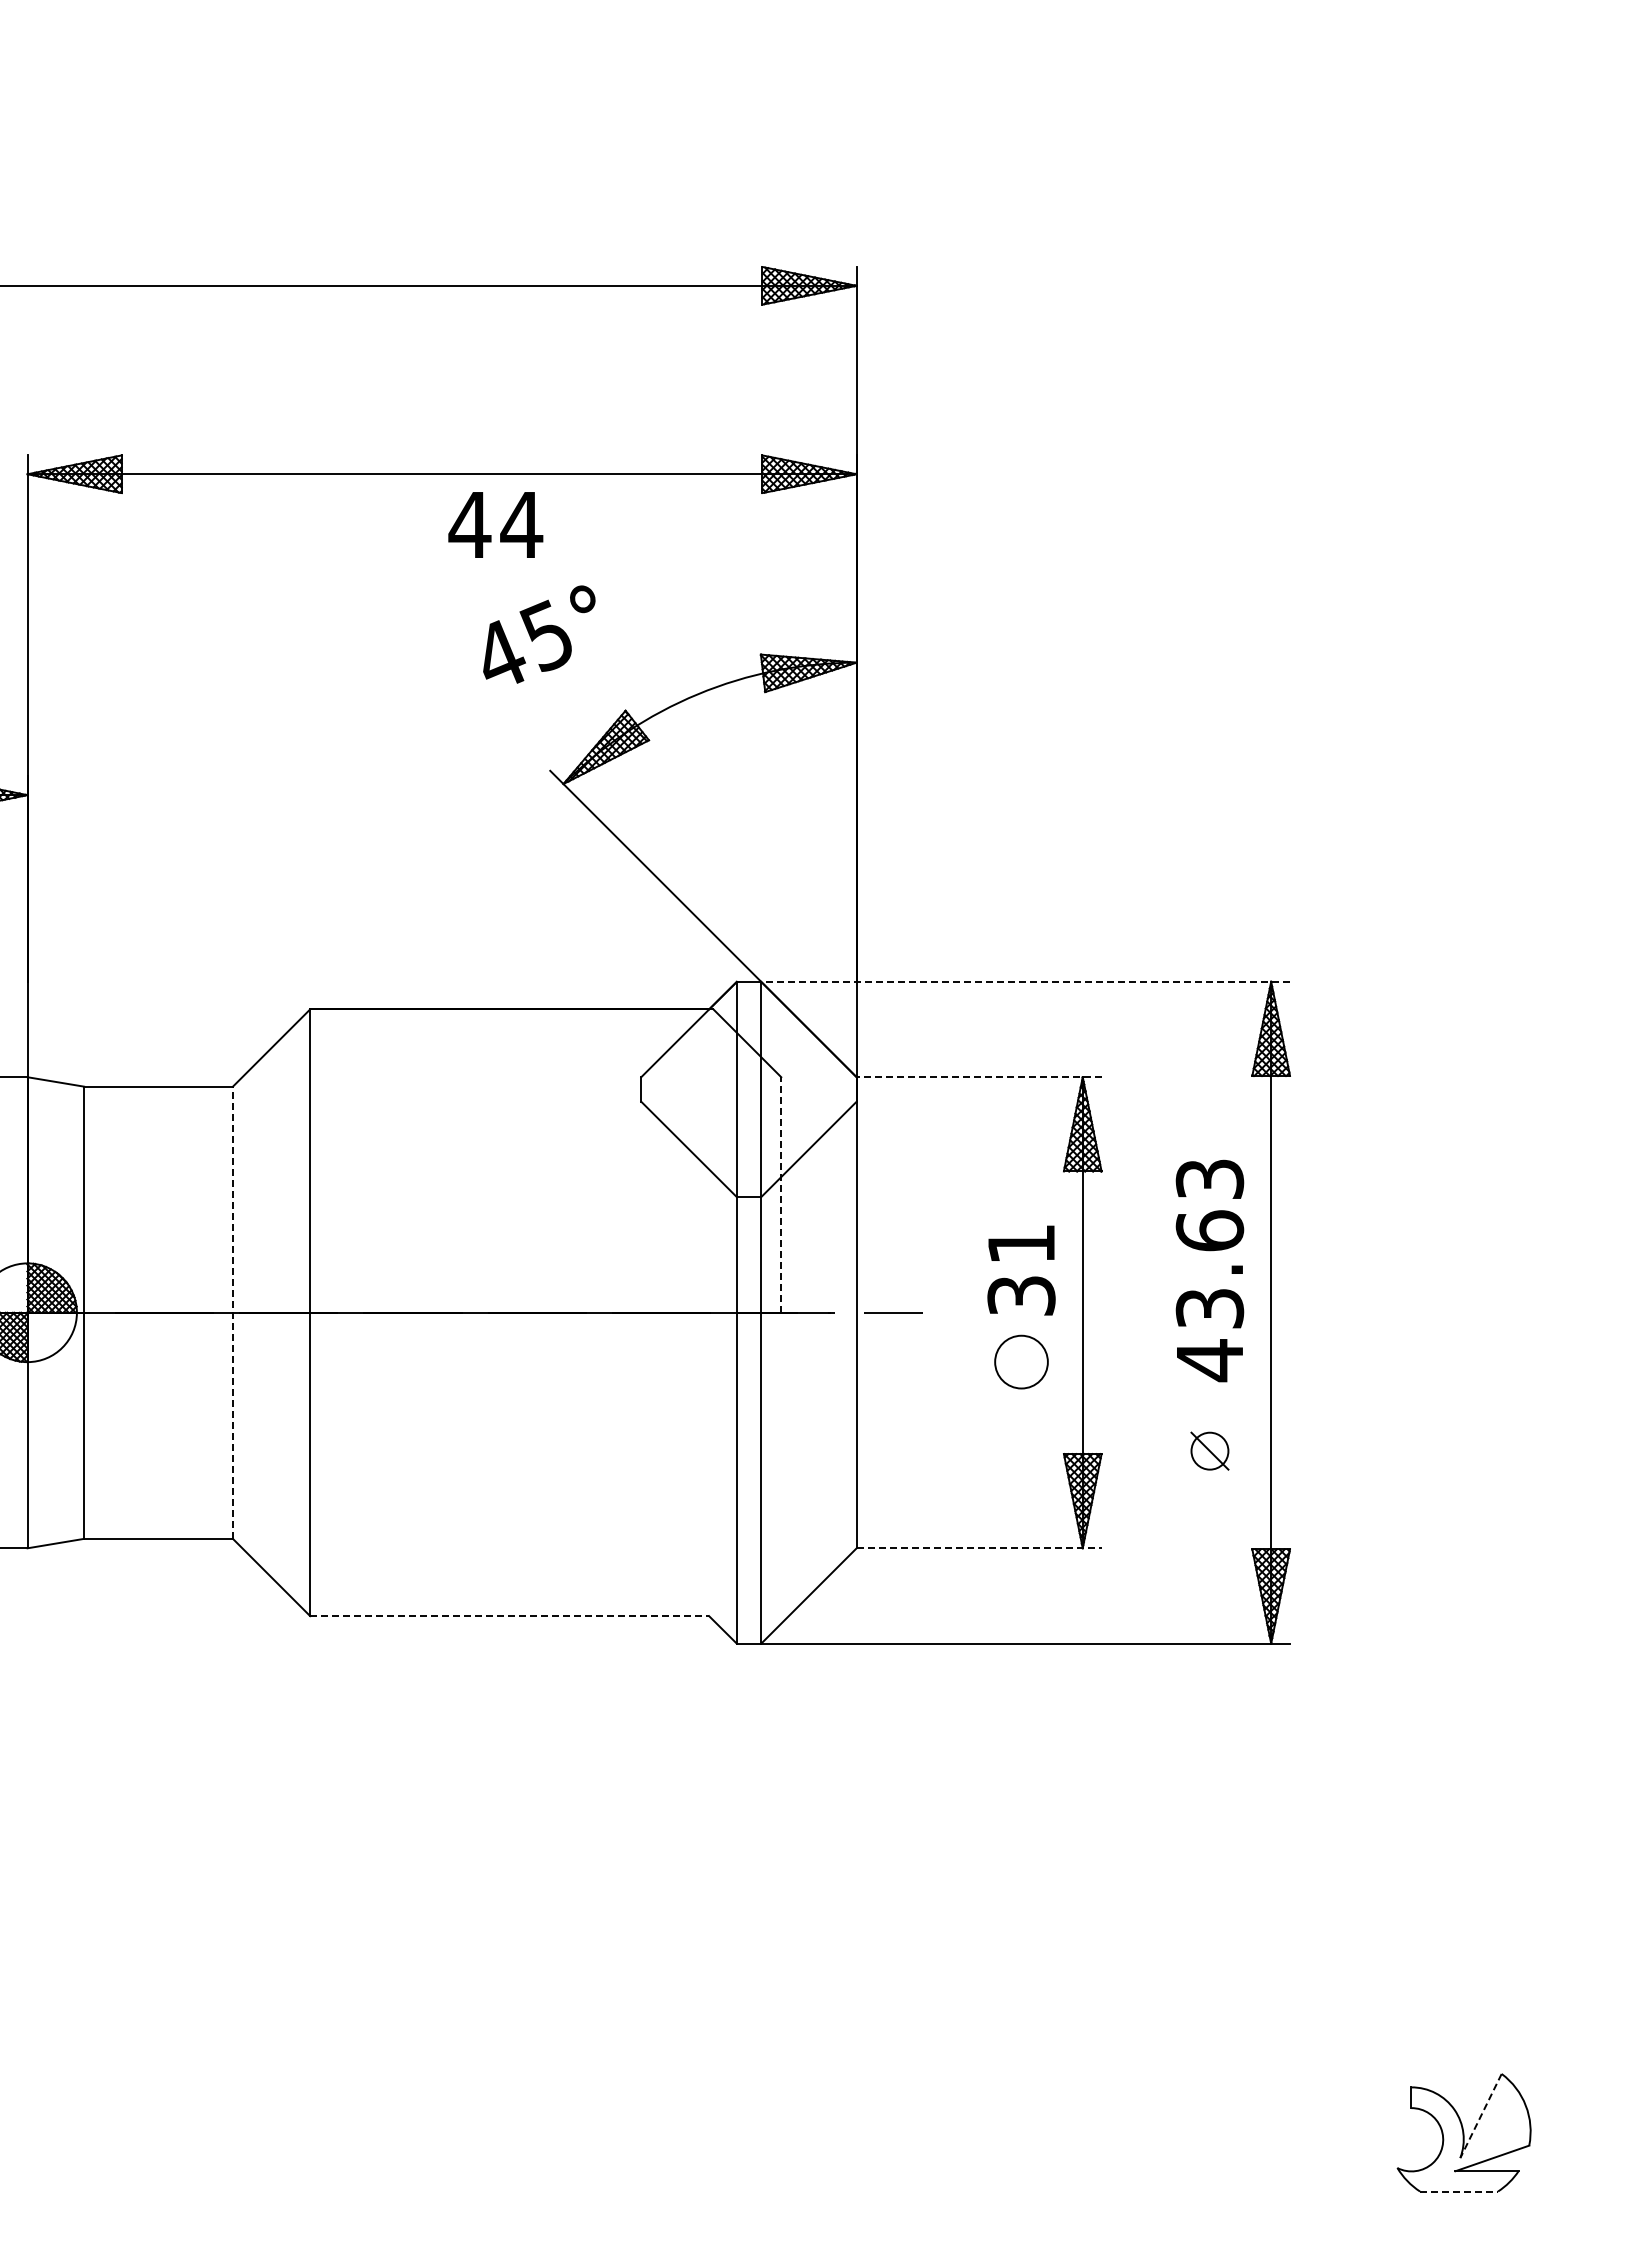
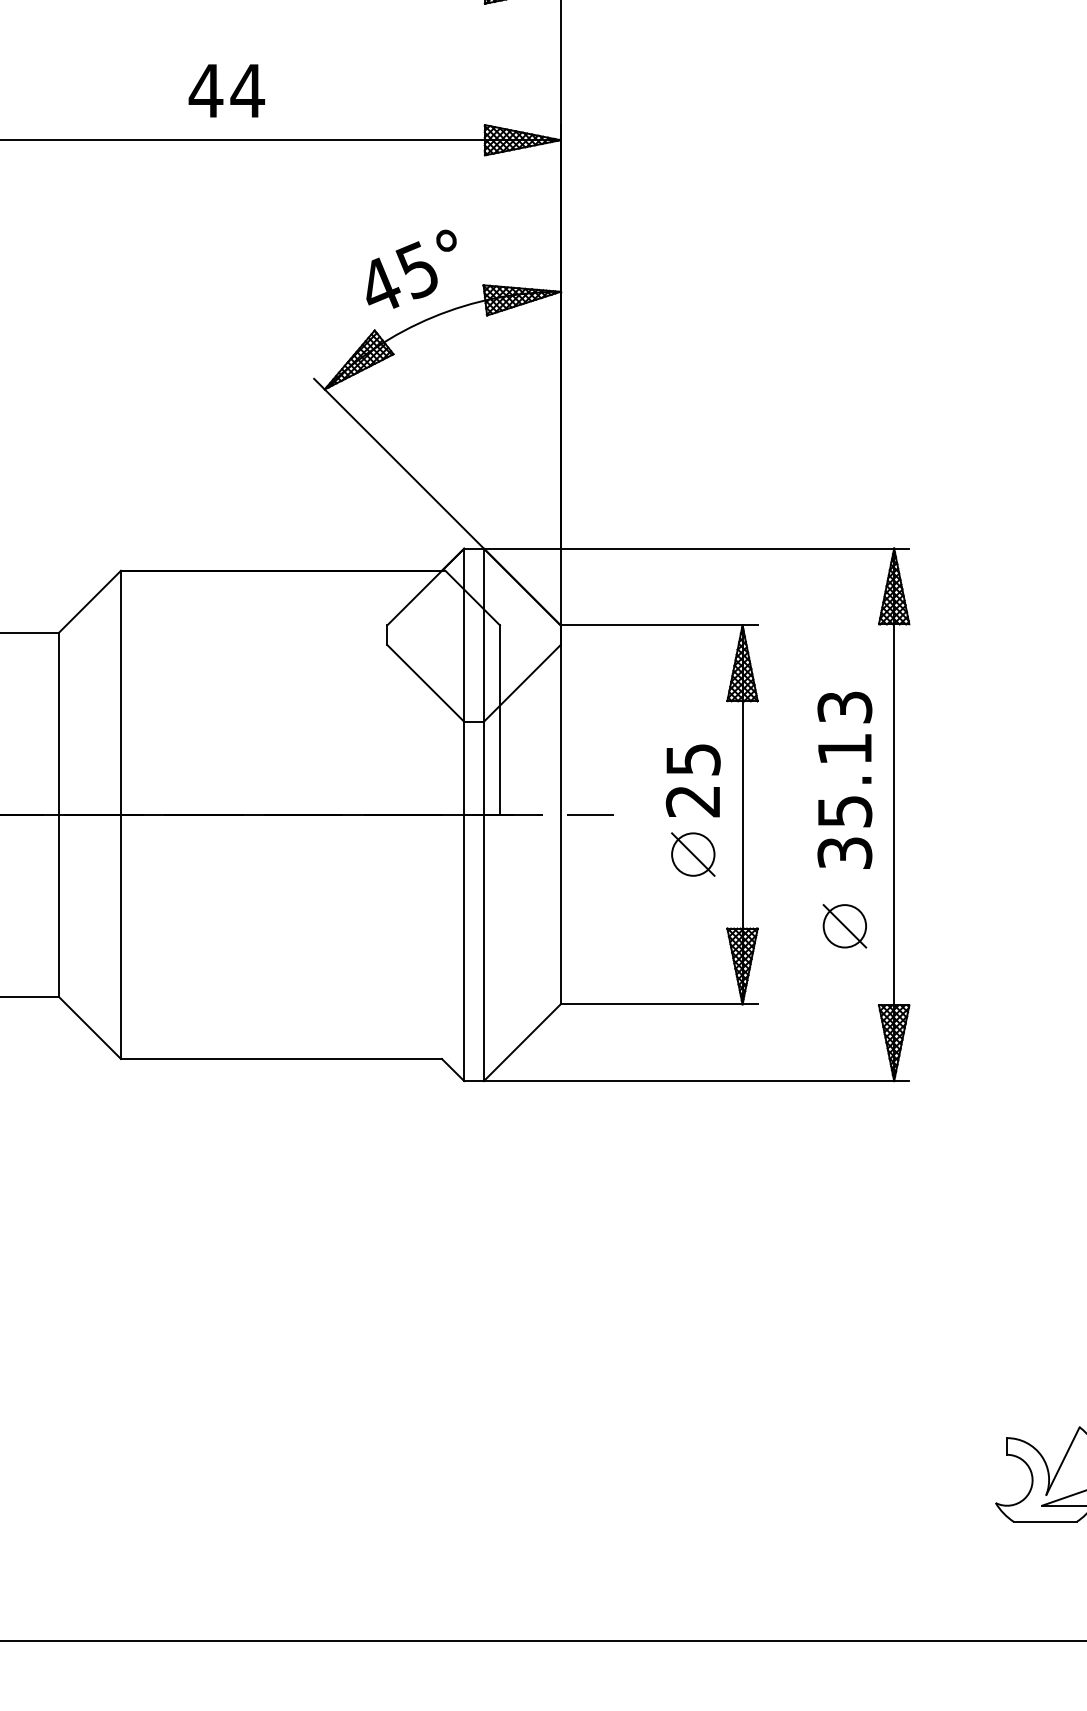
text: (495, 524) -> (226, 90), moved
text: (539, 634) -> (411, 269), moved
line: (1025, 981) -> (696, 548), dashed -> solid
line: (978, 1077) -> (658, 625), dashed -> solid
line: (781, 1195) -> (500, 720), dashed -> solid
text: (1021, 1270) -> (693, 780), 31 -> 25
text: (1209, 1296) -> (844, 801), 43.63 -> 35.13
line: (232, 1312) -> (58, 814), dashed -> solid
line: (1021, 1361) -> (693, 854), added
part: (1209, 1450) -> (844, 925), size x1.43
line: (979, 1548) -> (659, 1004), dashed -> solid
line: (510, 1616) -> (282, 1059), dashed -> solid
line: (1481, 2116) -> (1063, 1461), dashed -> solid
line: (1459, 2191) -> (1045, 1521), dashed -> solid

